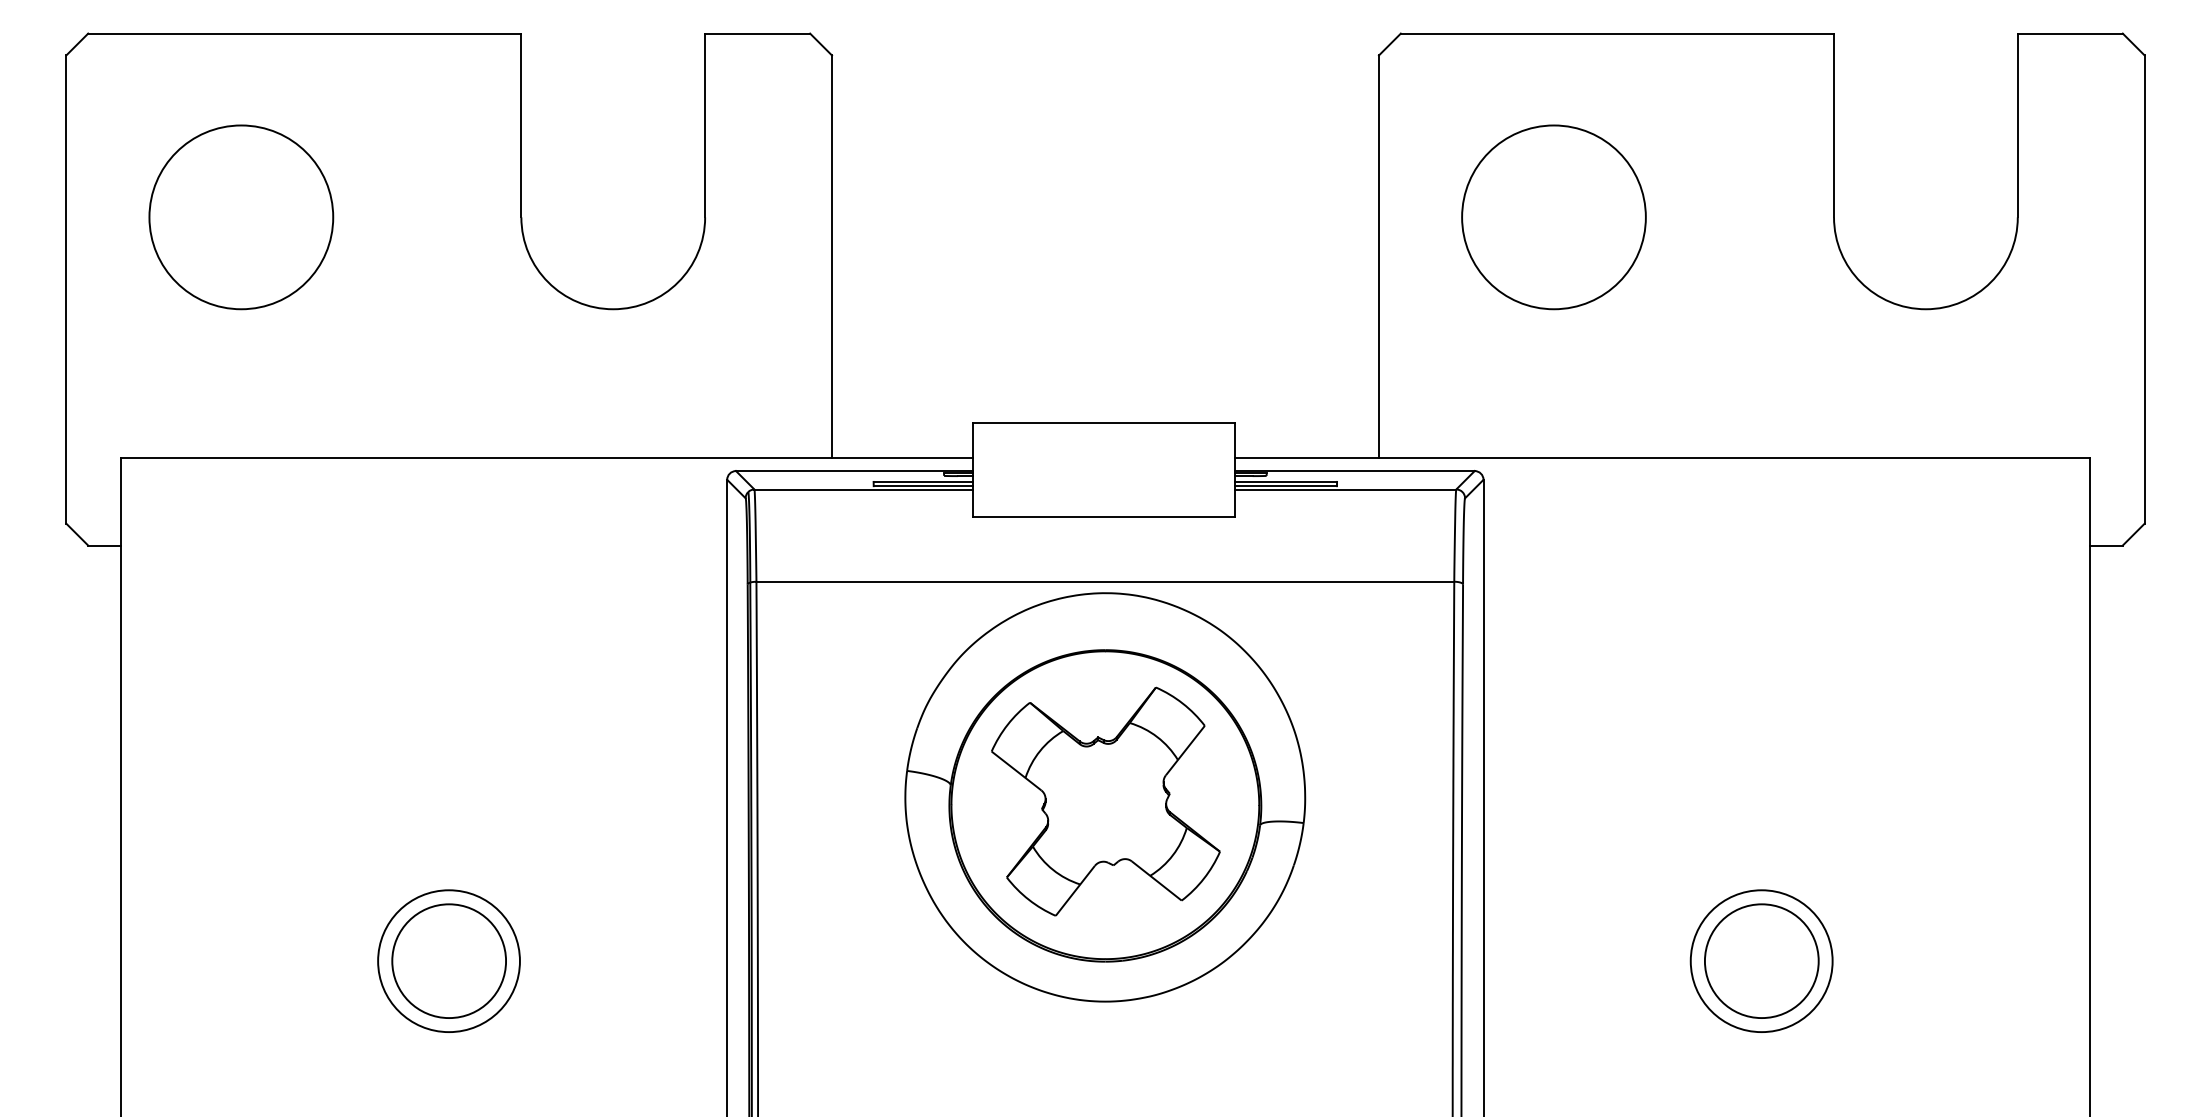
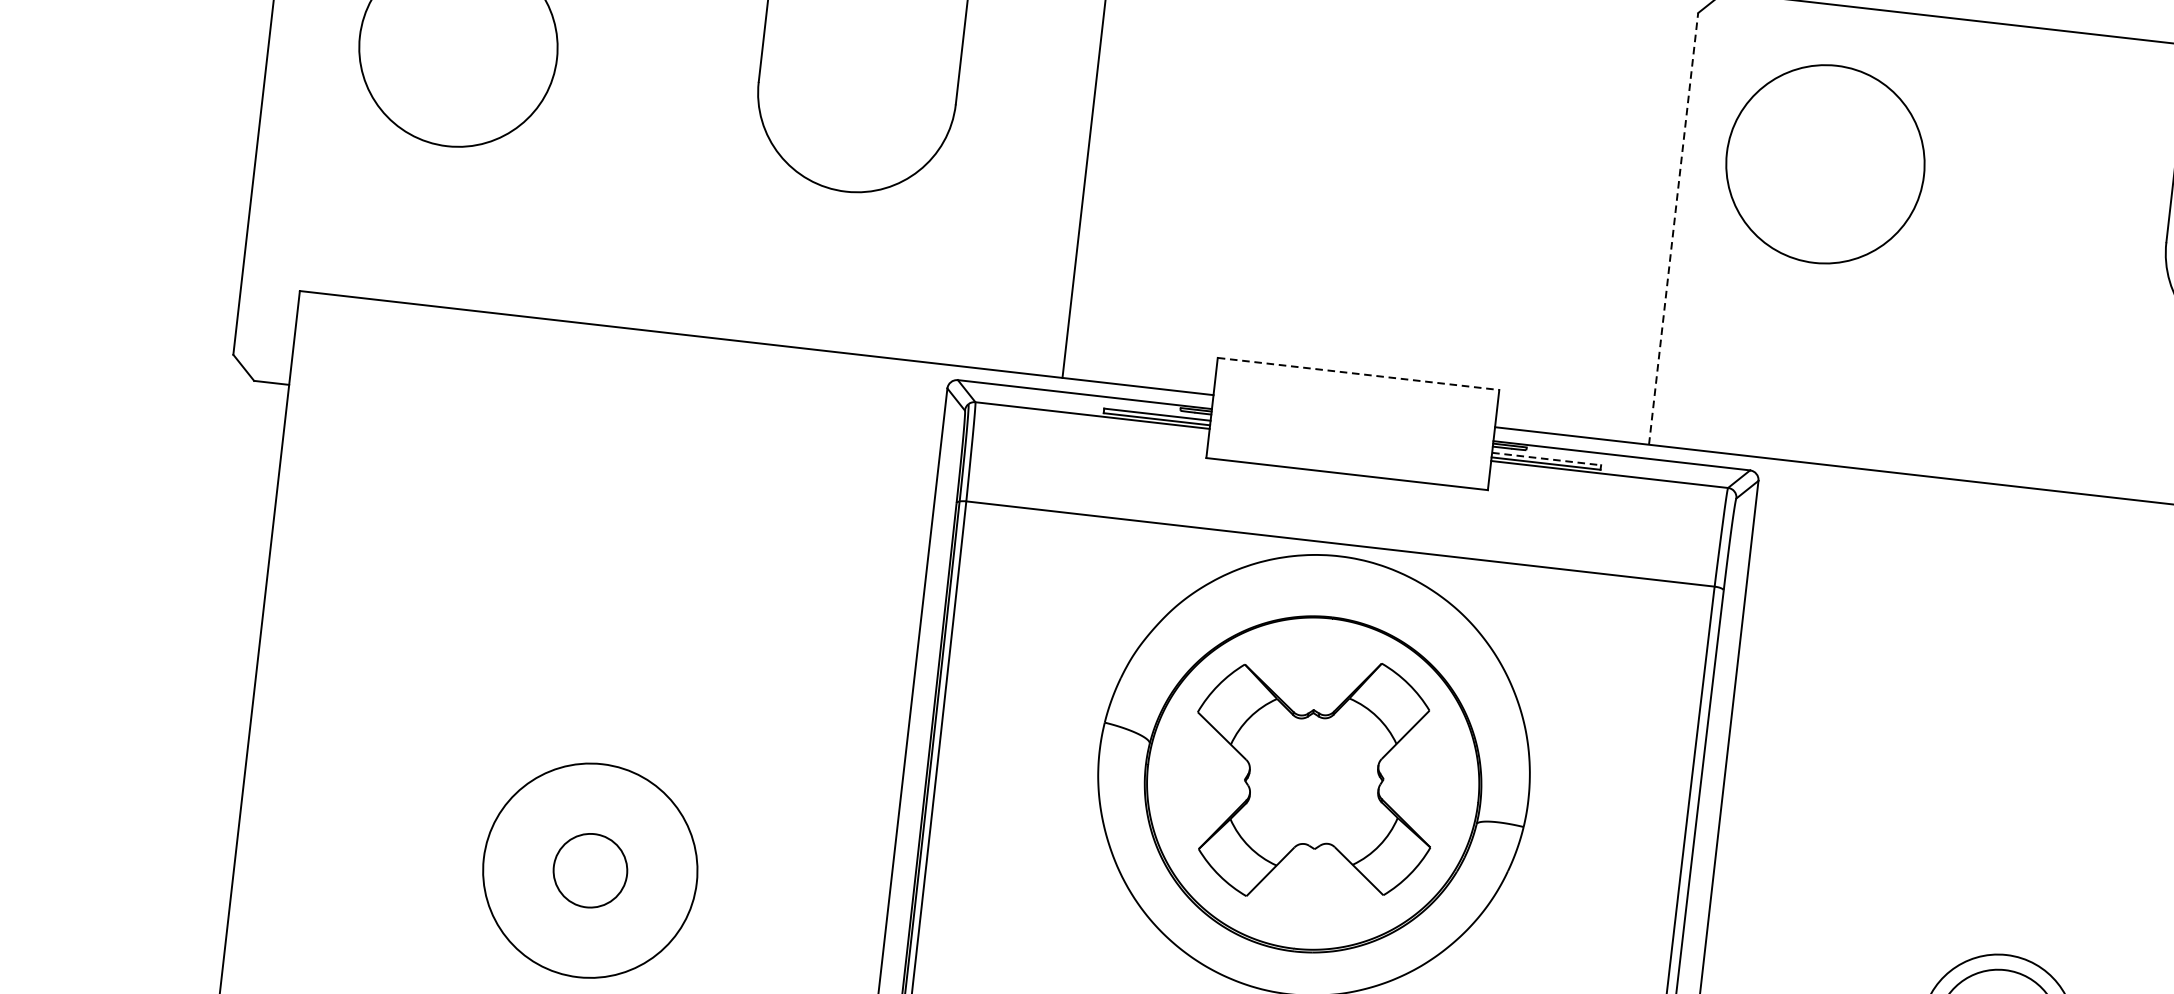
circle: (1553, 217) -> (1824, 164), moved
line: (1378, 256) -> (1673, 228), solid -> dashed
line: (1104, 423) -> (1358, 374), solid -> dashed
line: (1286, 481) -> (1546, 458), solid -> dashed
circle: (448, 961) -> (589, 870), size x1.4
circle: (449, 961) -> (590, 871), size x0.6

